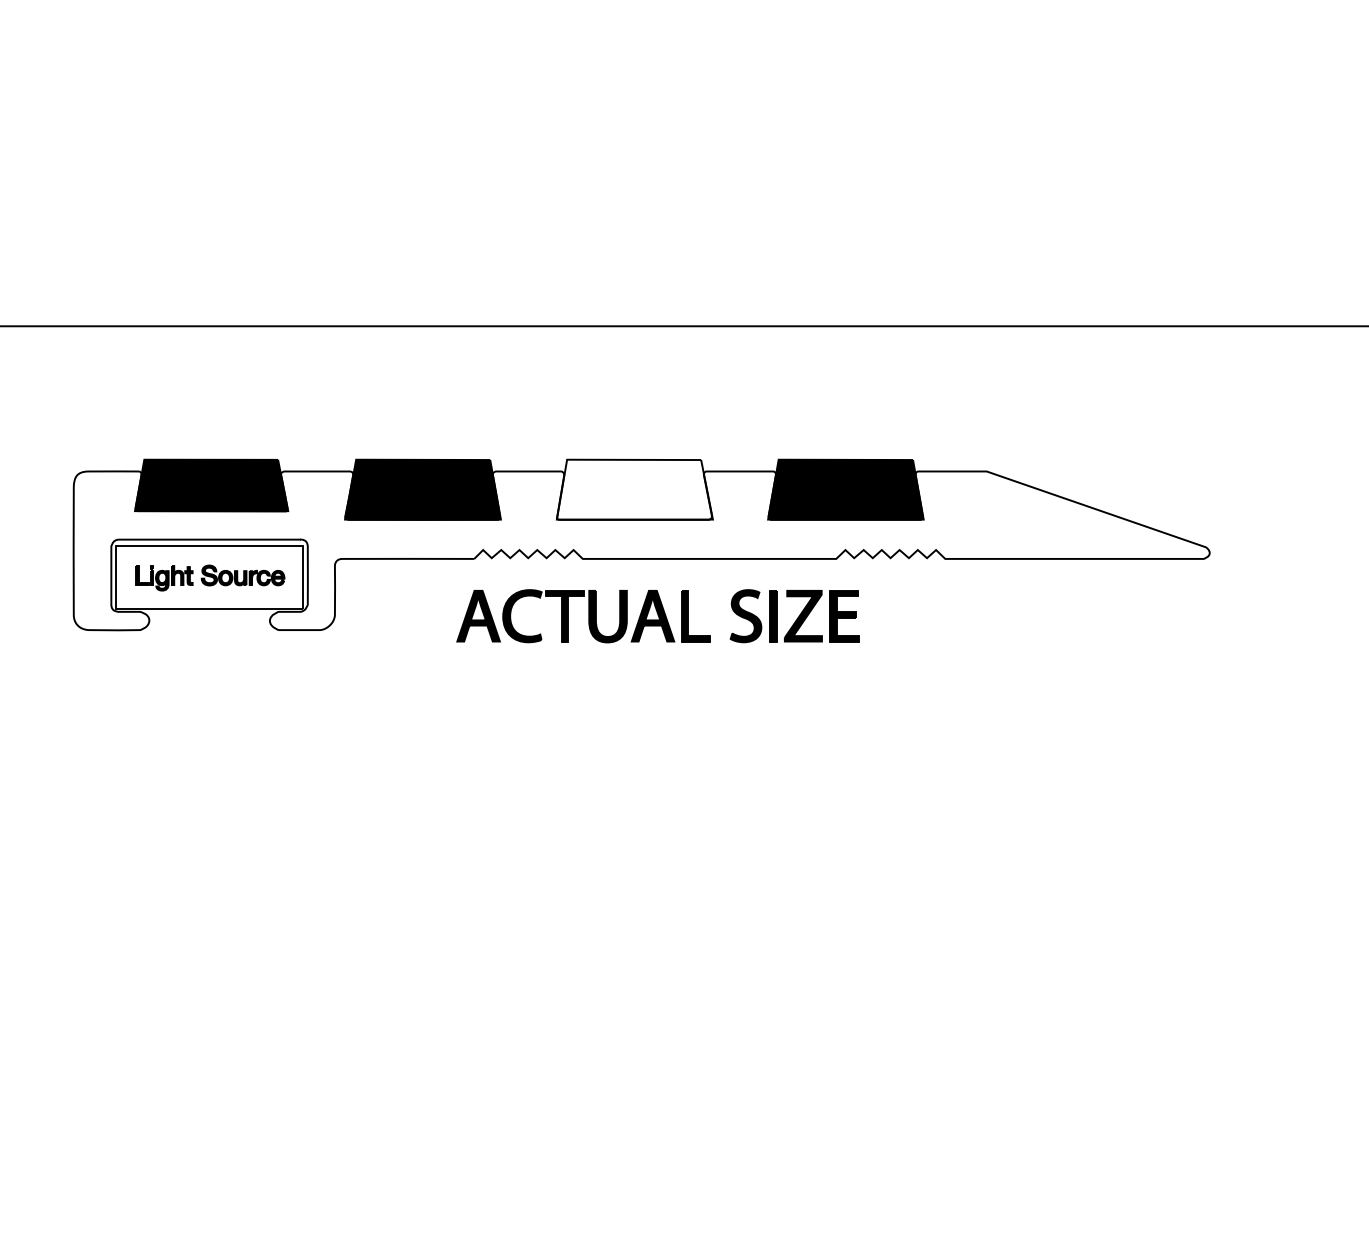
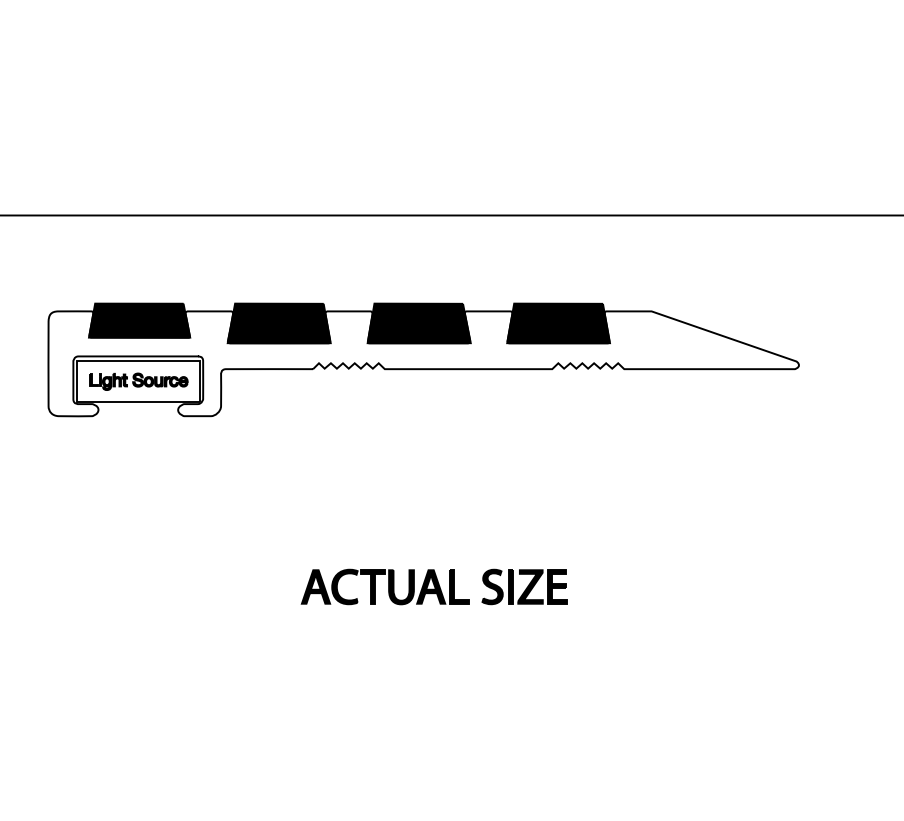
fill: (633, 489) -> (418, 323), added
part: (656, 615) -> (433, 586), moved

